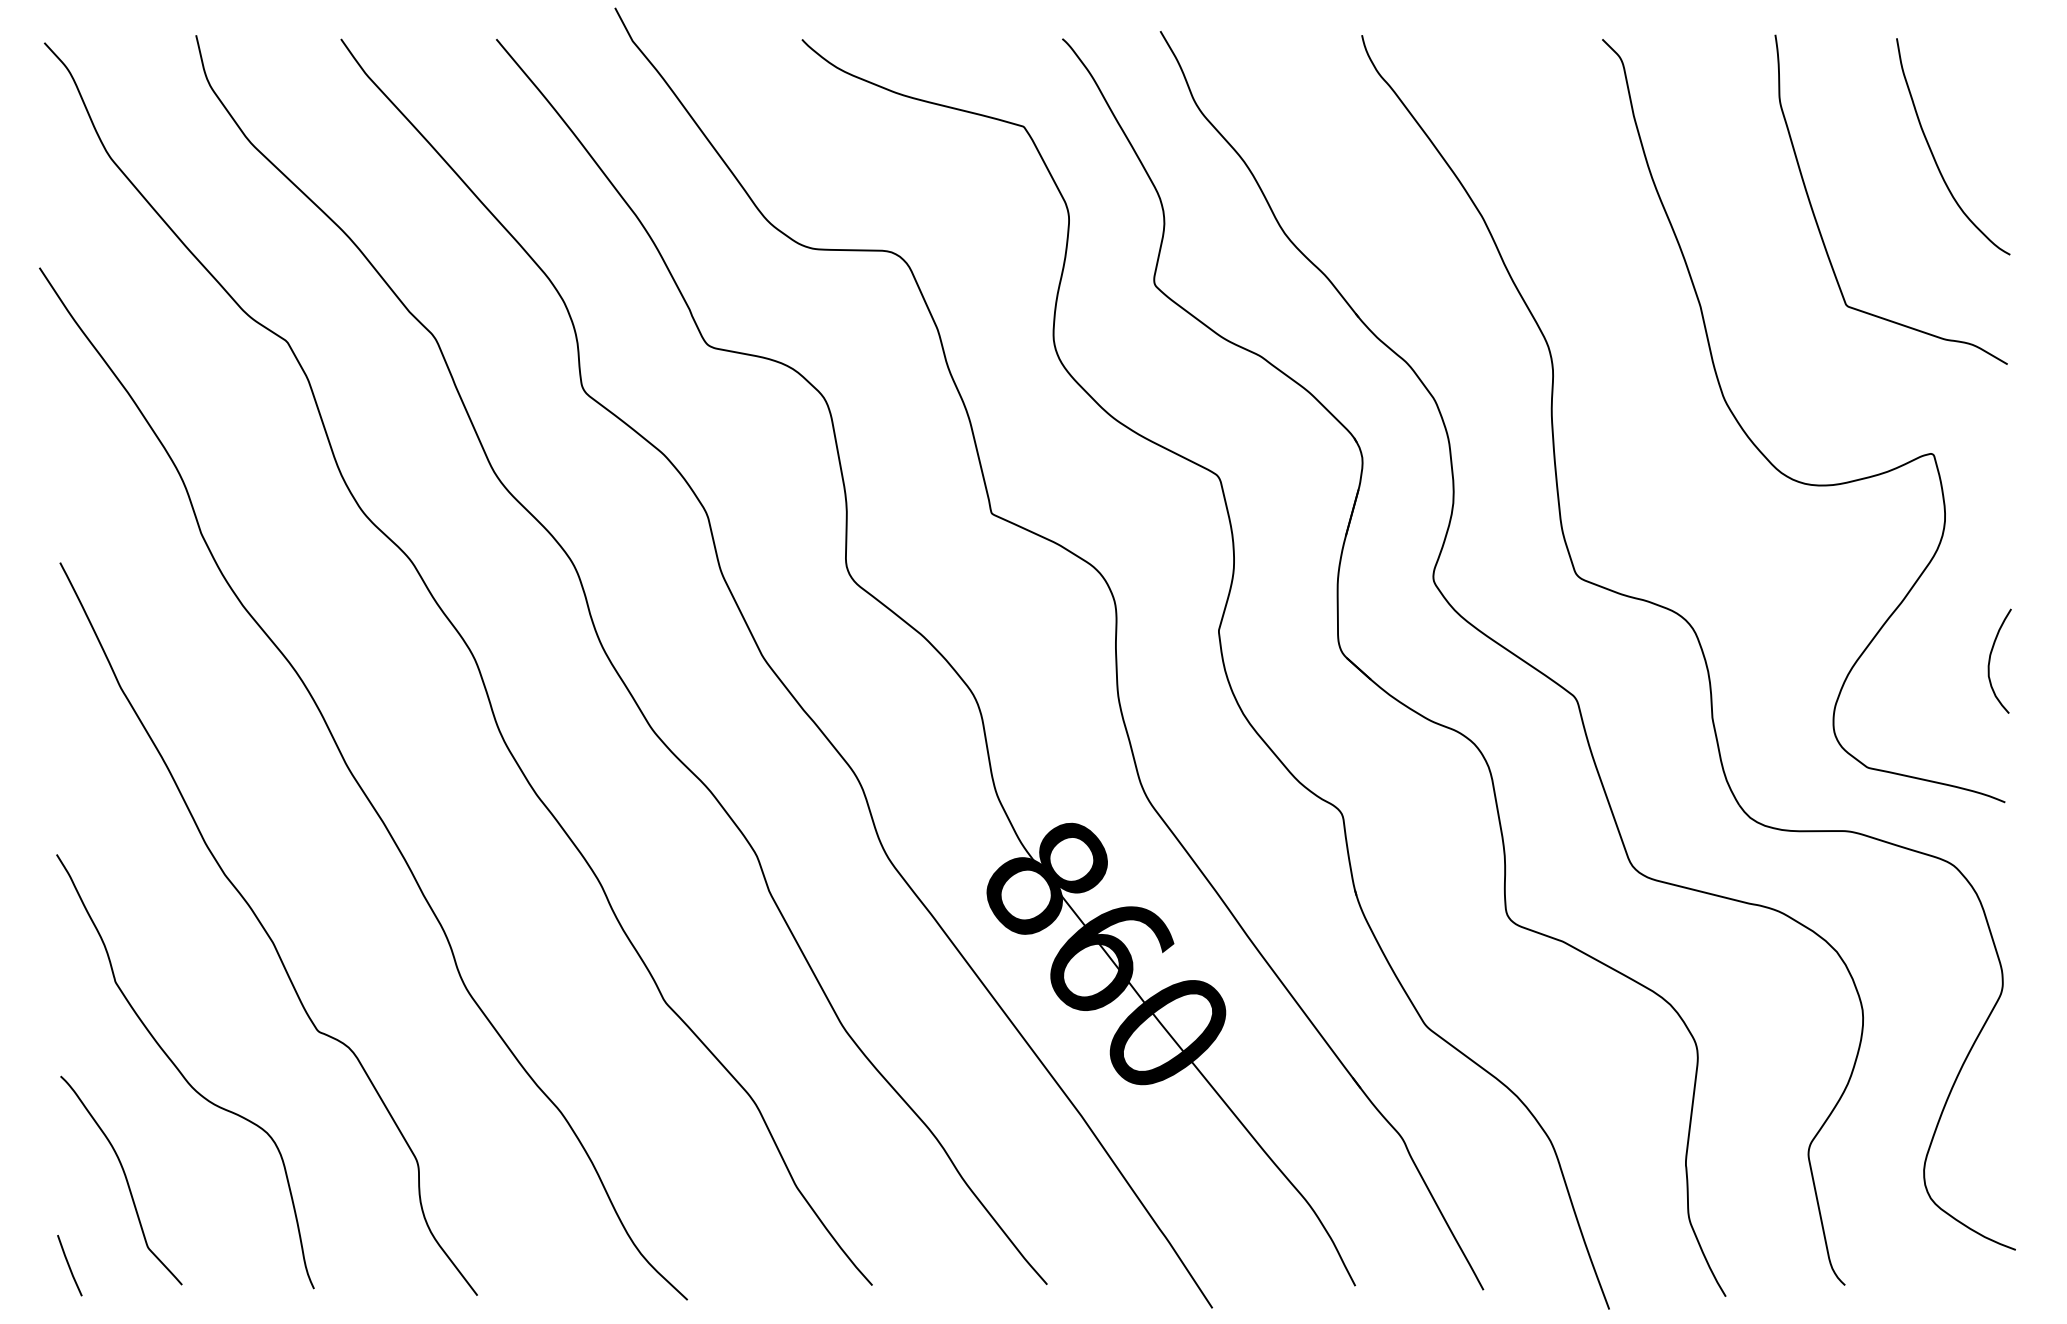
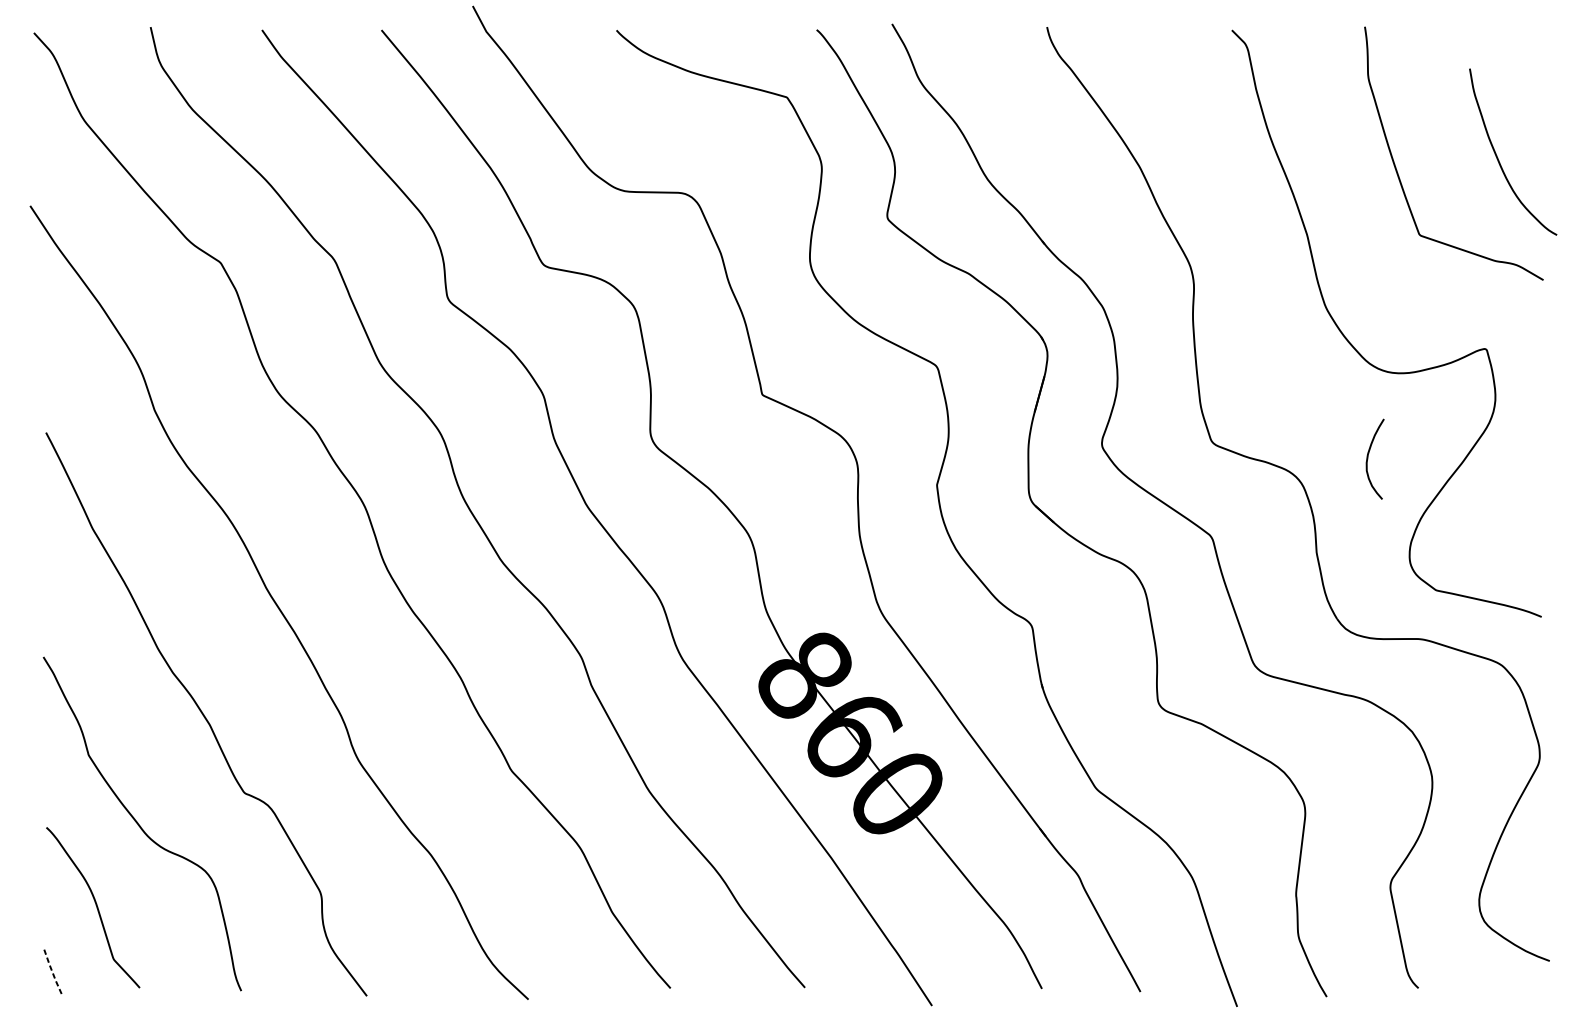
curve: (1933, 153) -> (1498, 157), moved
curve: (1990, 660) -> (1368, 458), moved
line: (69, 1266) -> (53, 973), solid -> dashed

